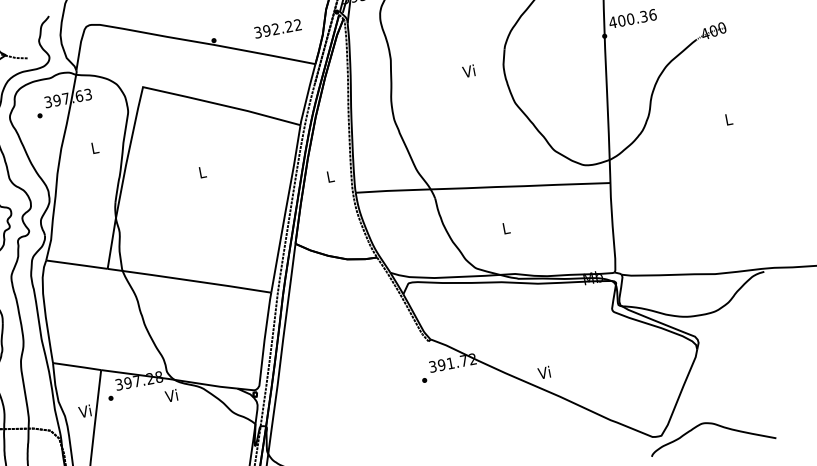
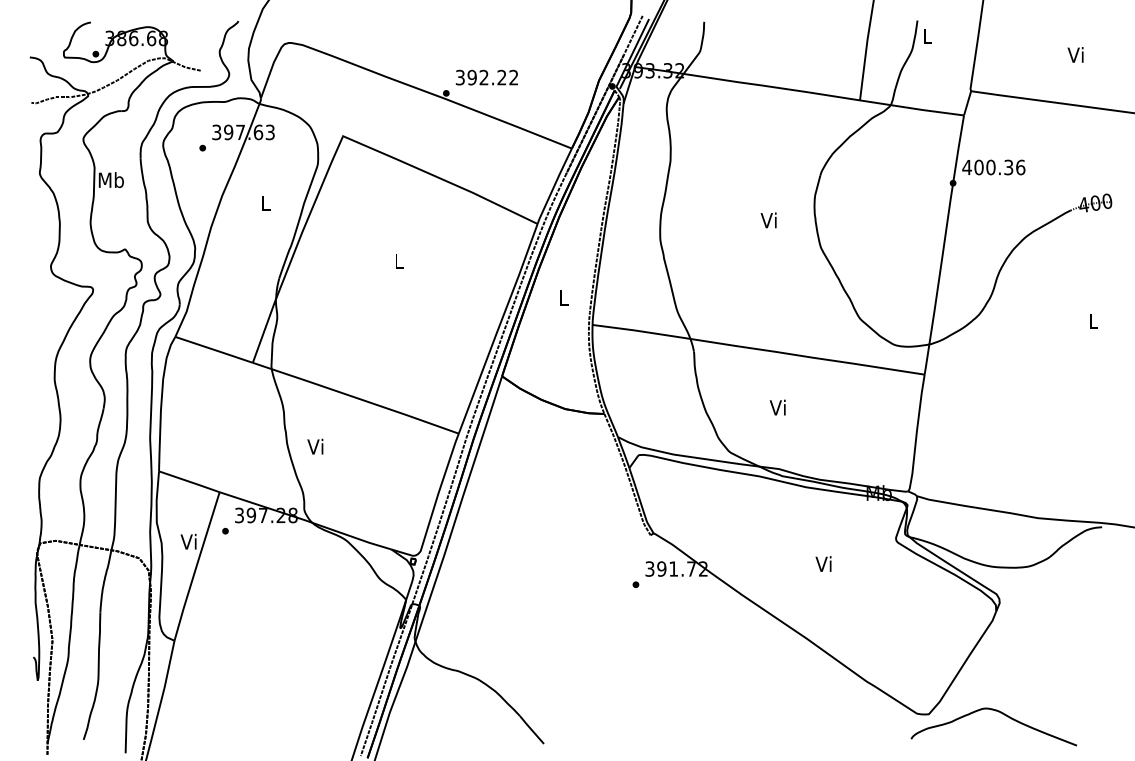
text: (277, 28) -> (486, 77), moved
text: (468, 71) -> (768, 220), moved
text: (505, 228) -> (777, 407), L -> Vi
text: (544, 372) -> (823, 563), moved
text: (171, 395) -> (315, 446), moved

